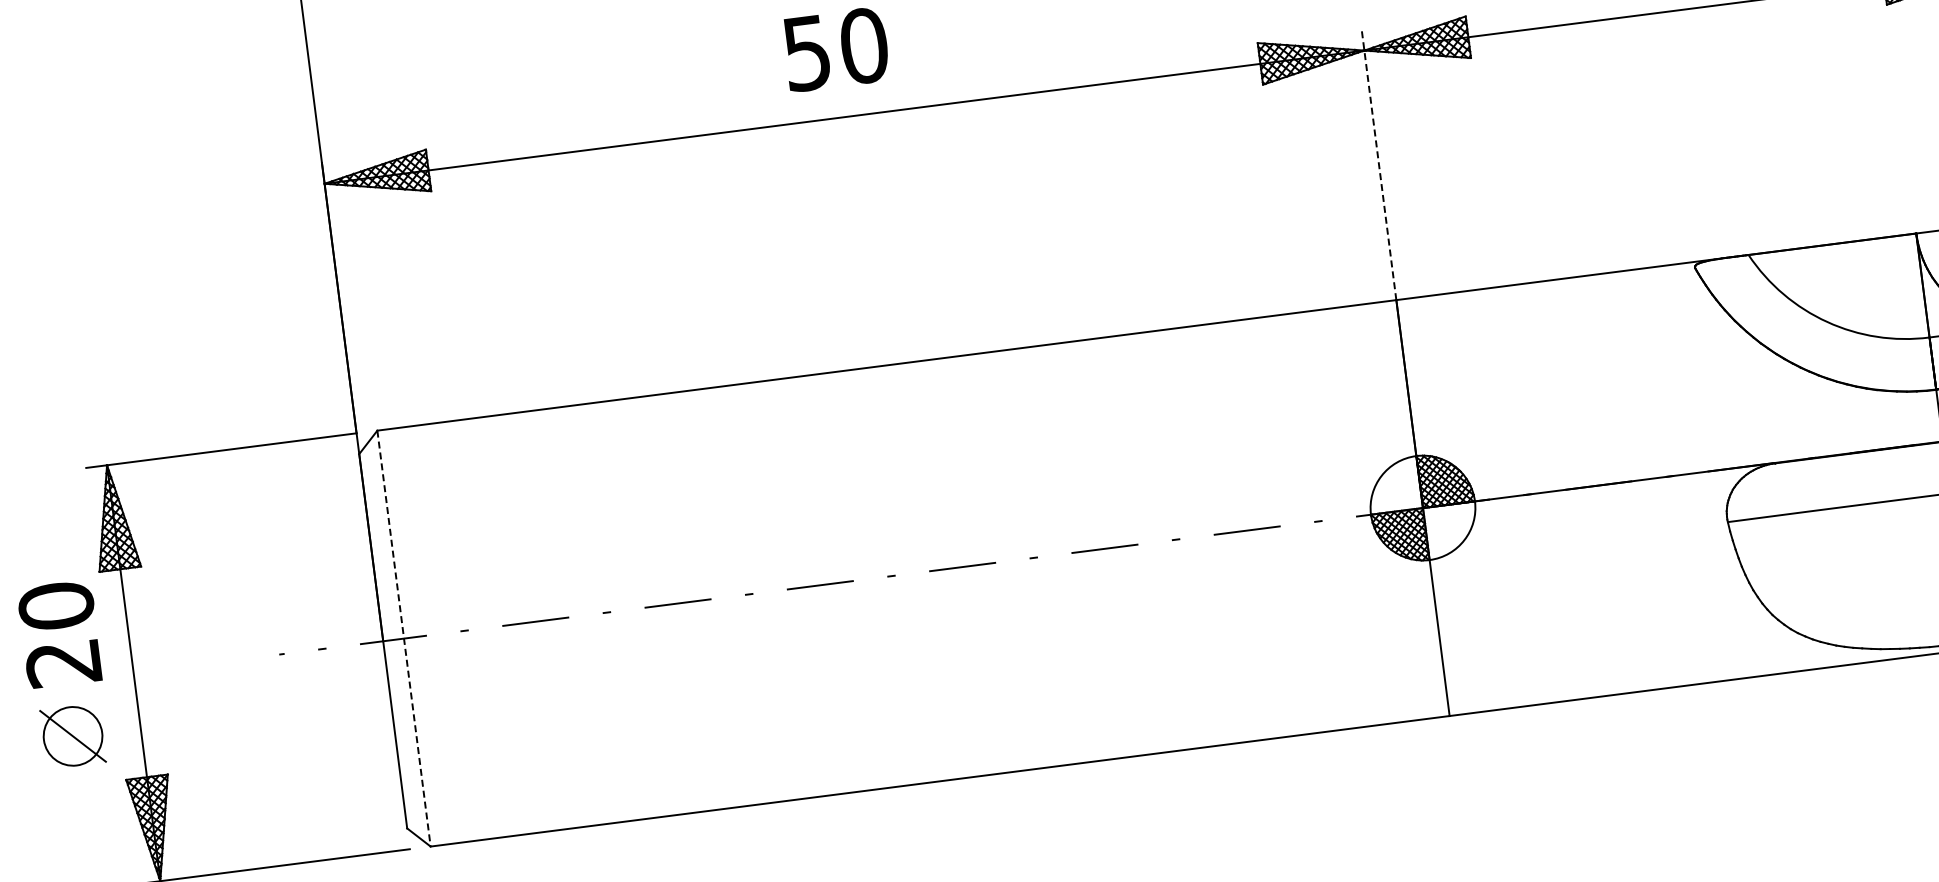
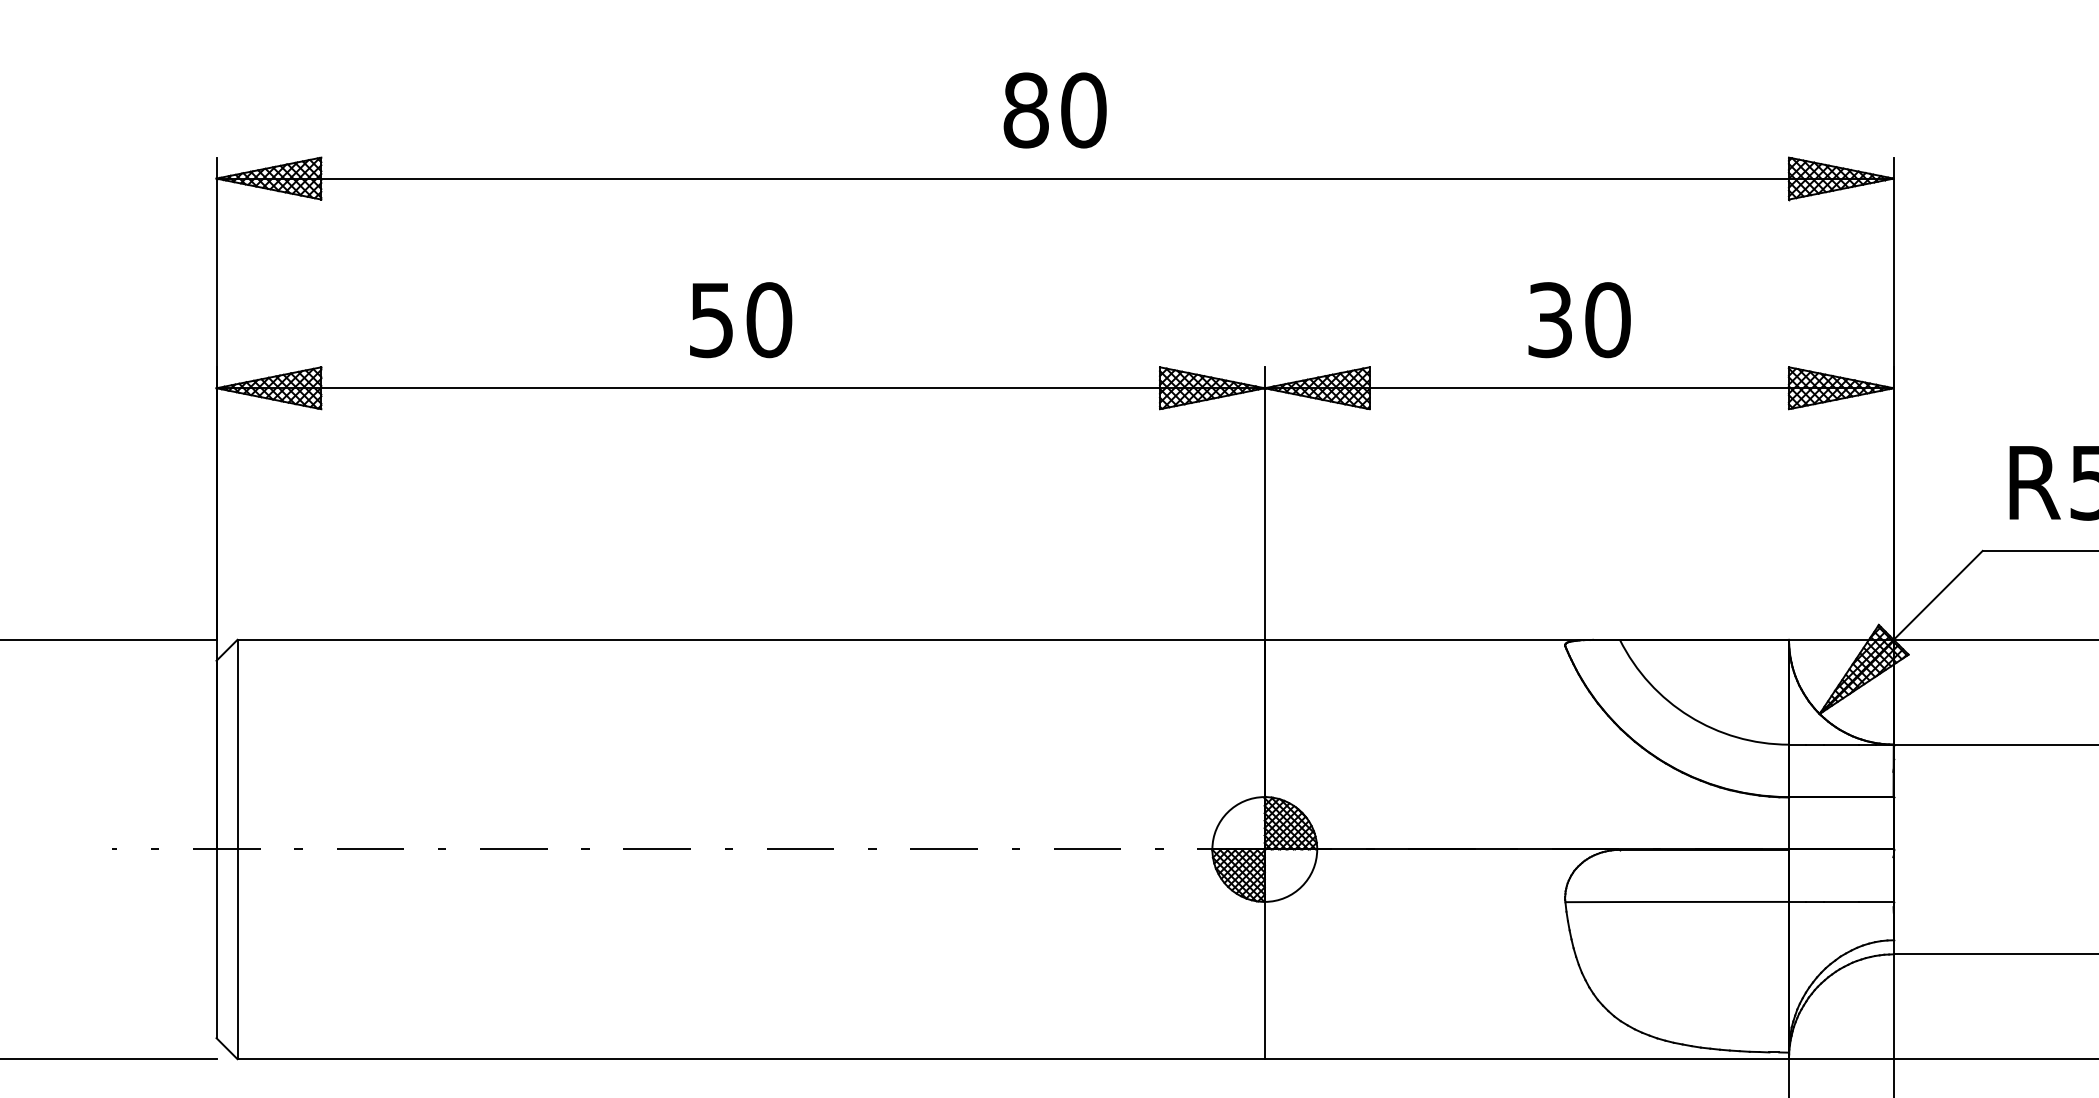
line: (1378, 164) -> (1264, 503), dashed -> solid
line: (404, 638) -> (237, 849), dashed -> solid

